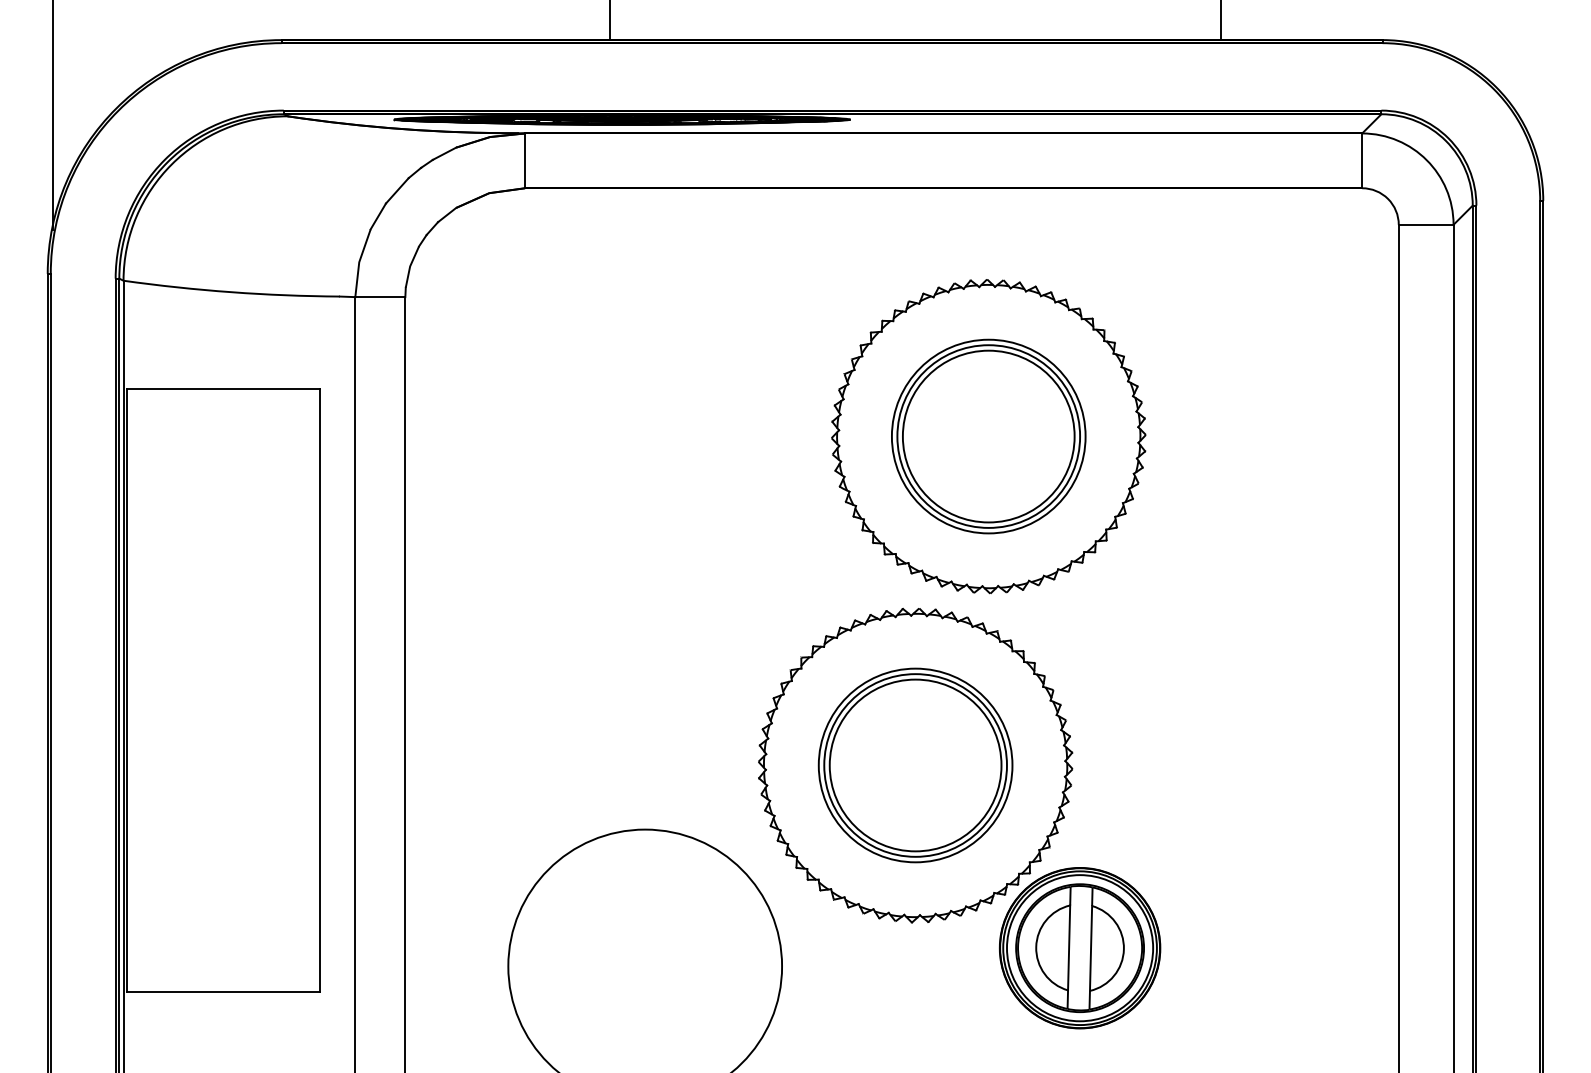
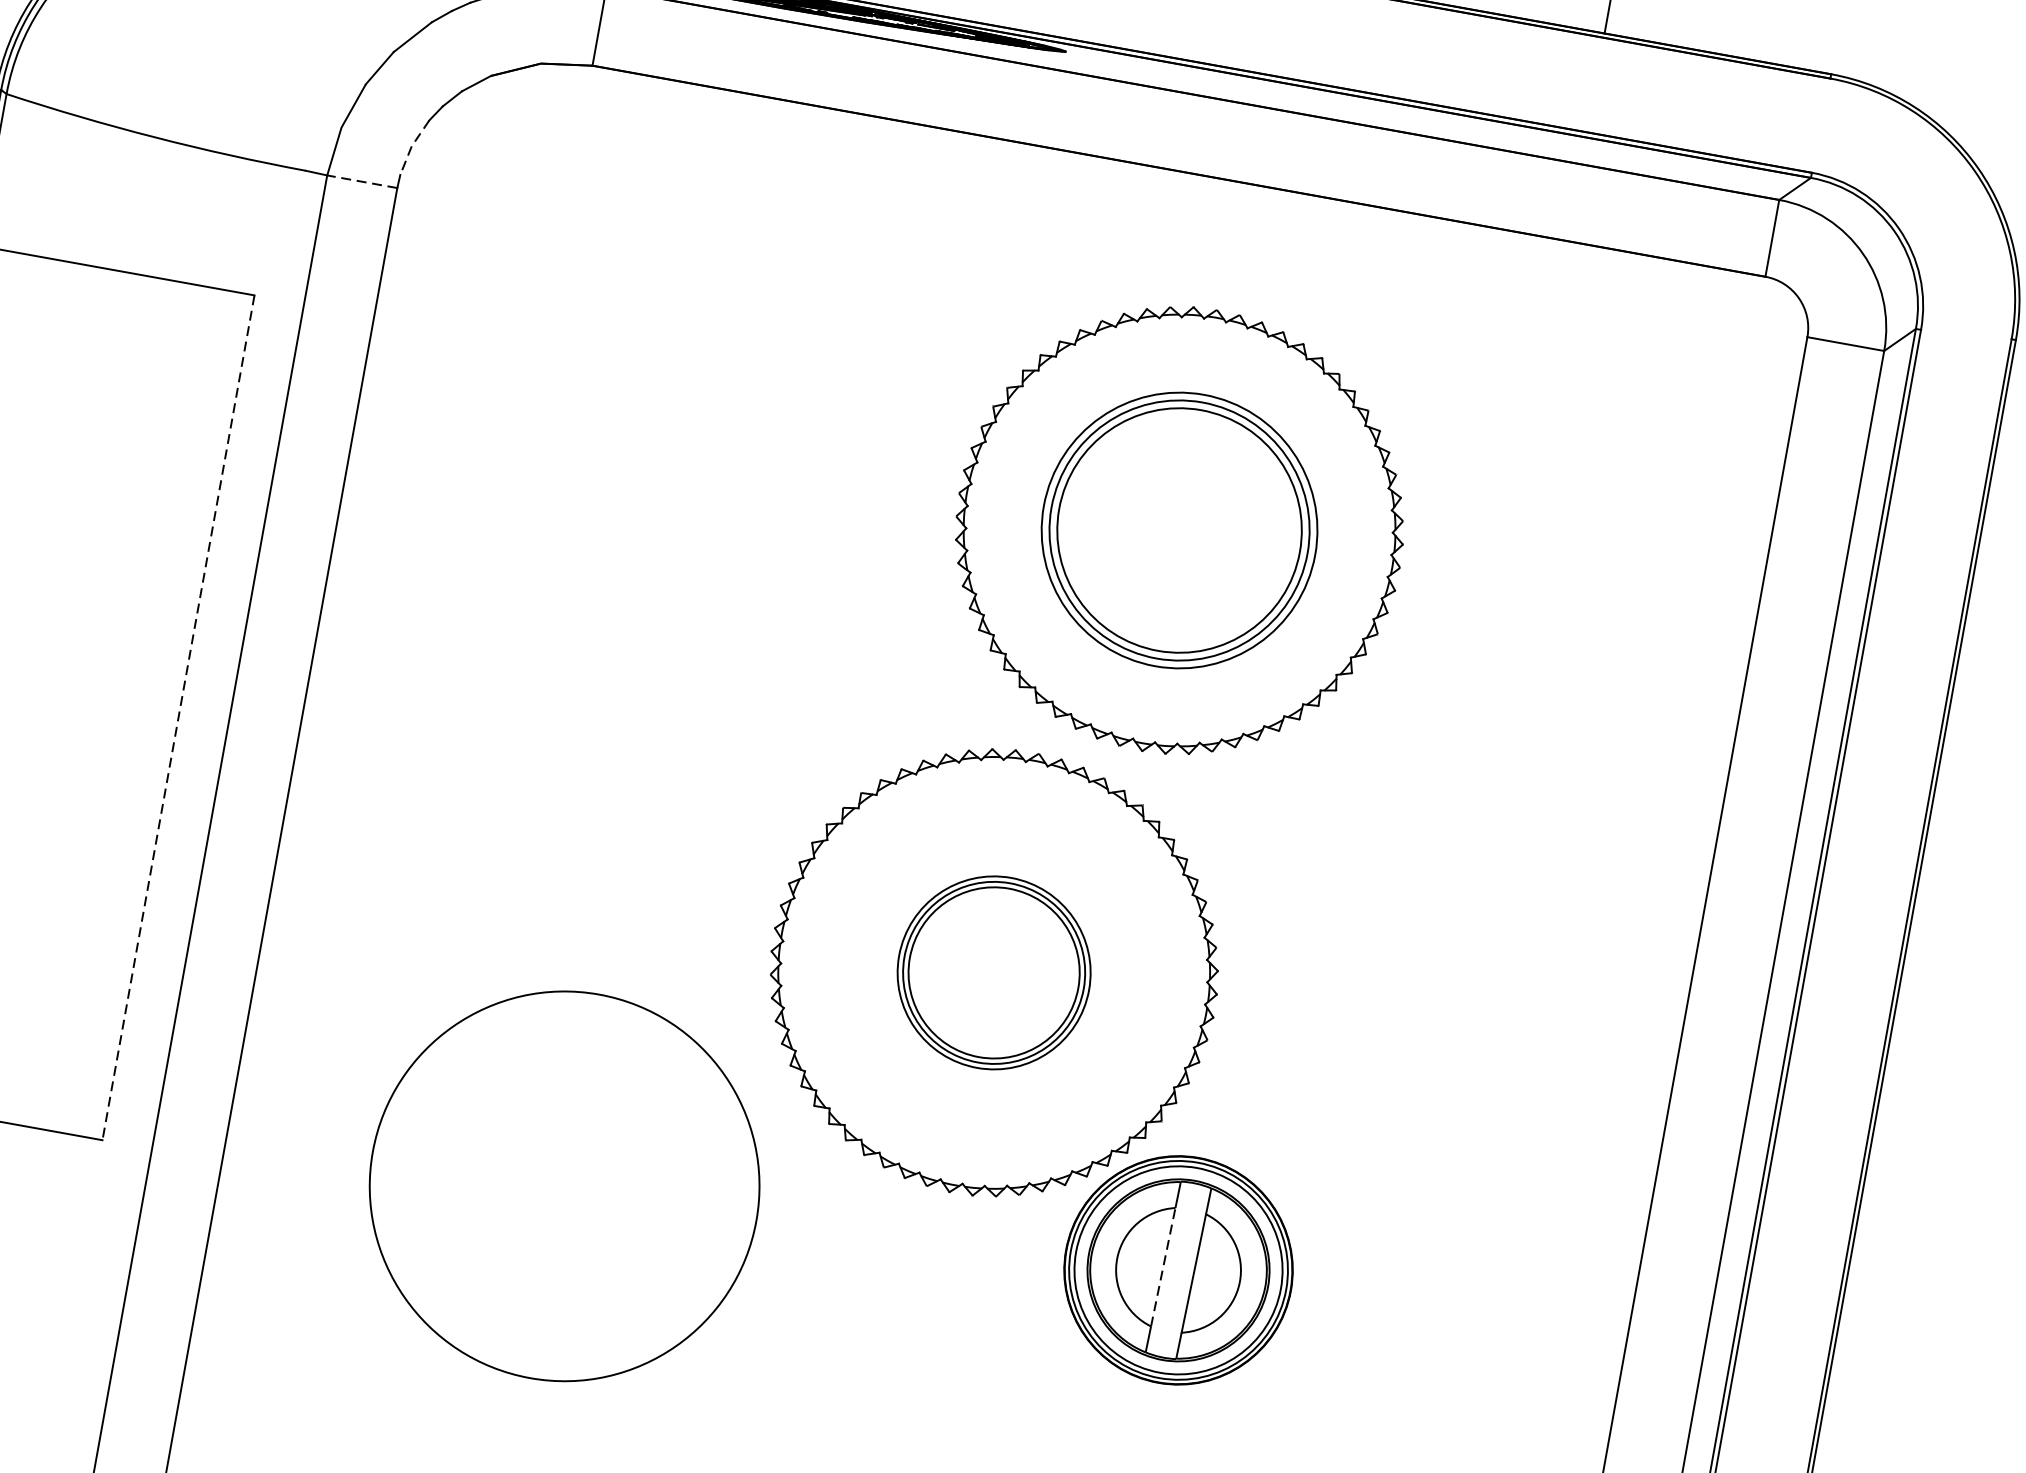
line: (410, 266) -> (412, 146), solid -> dashed
line: (379, 297) -> (361, 182), solid -> dashed
line: (319, 691) -> (177, 718), solid -> dashed
part: (915, 765) -> (994, 972), size x0.7
line: (1069, 947) -> (1163, 1266), solid -> dashed

